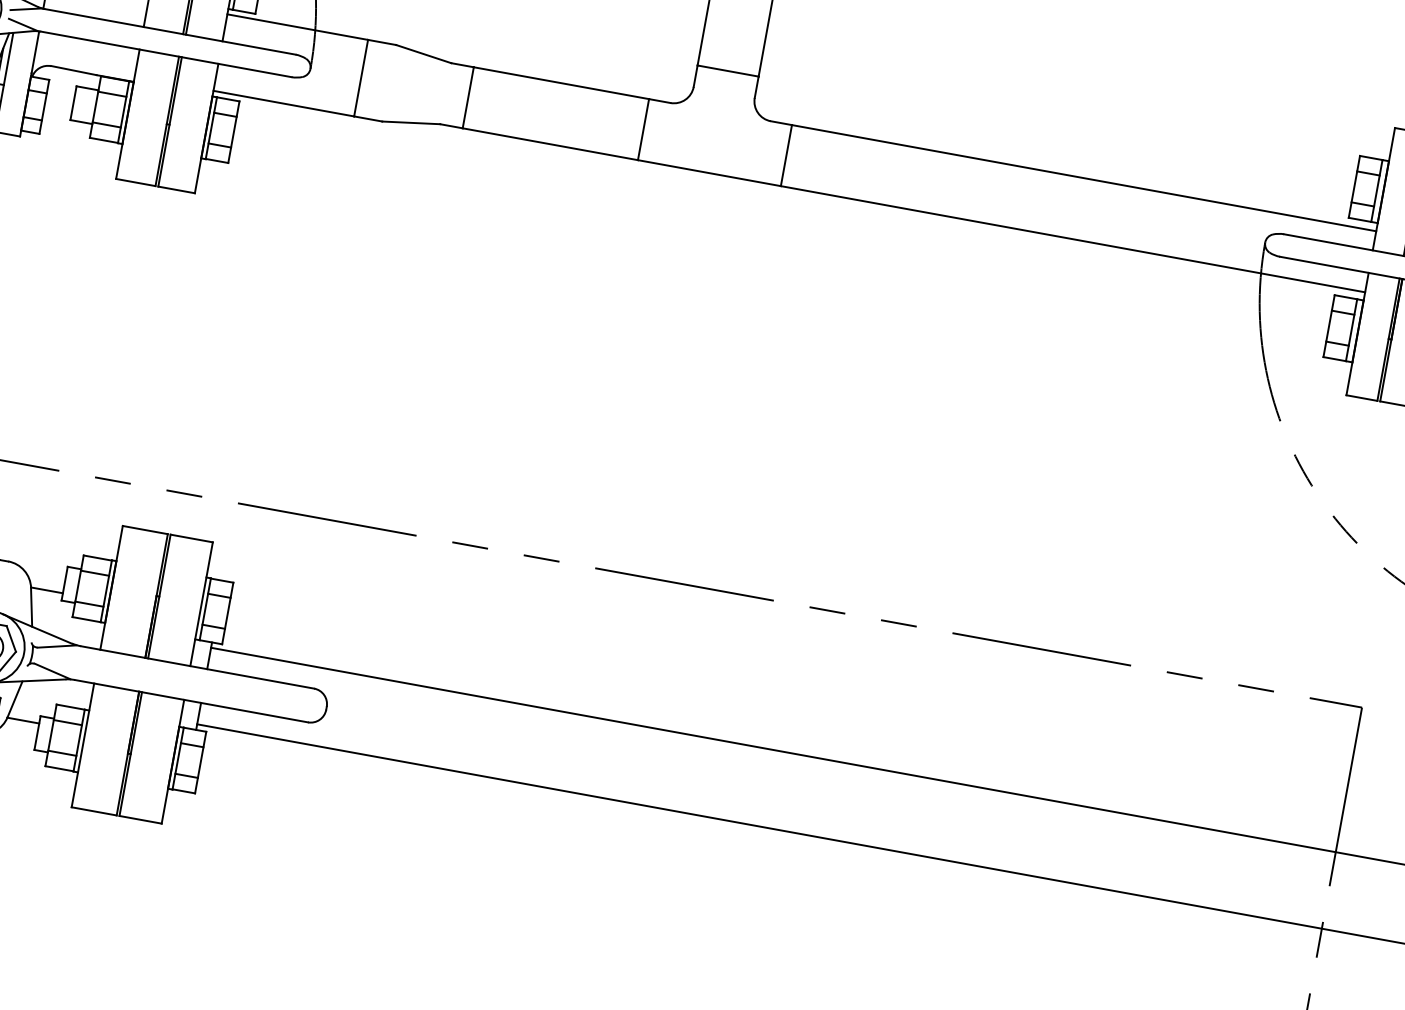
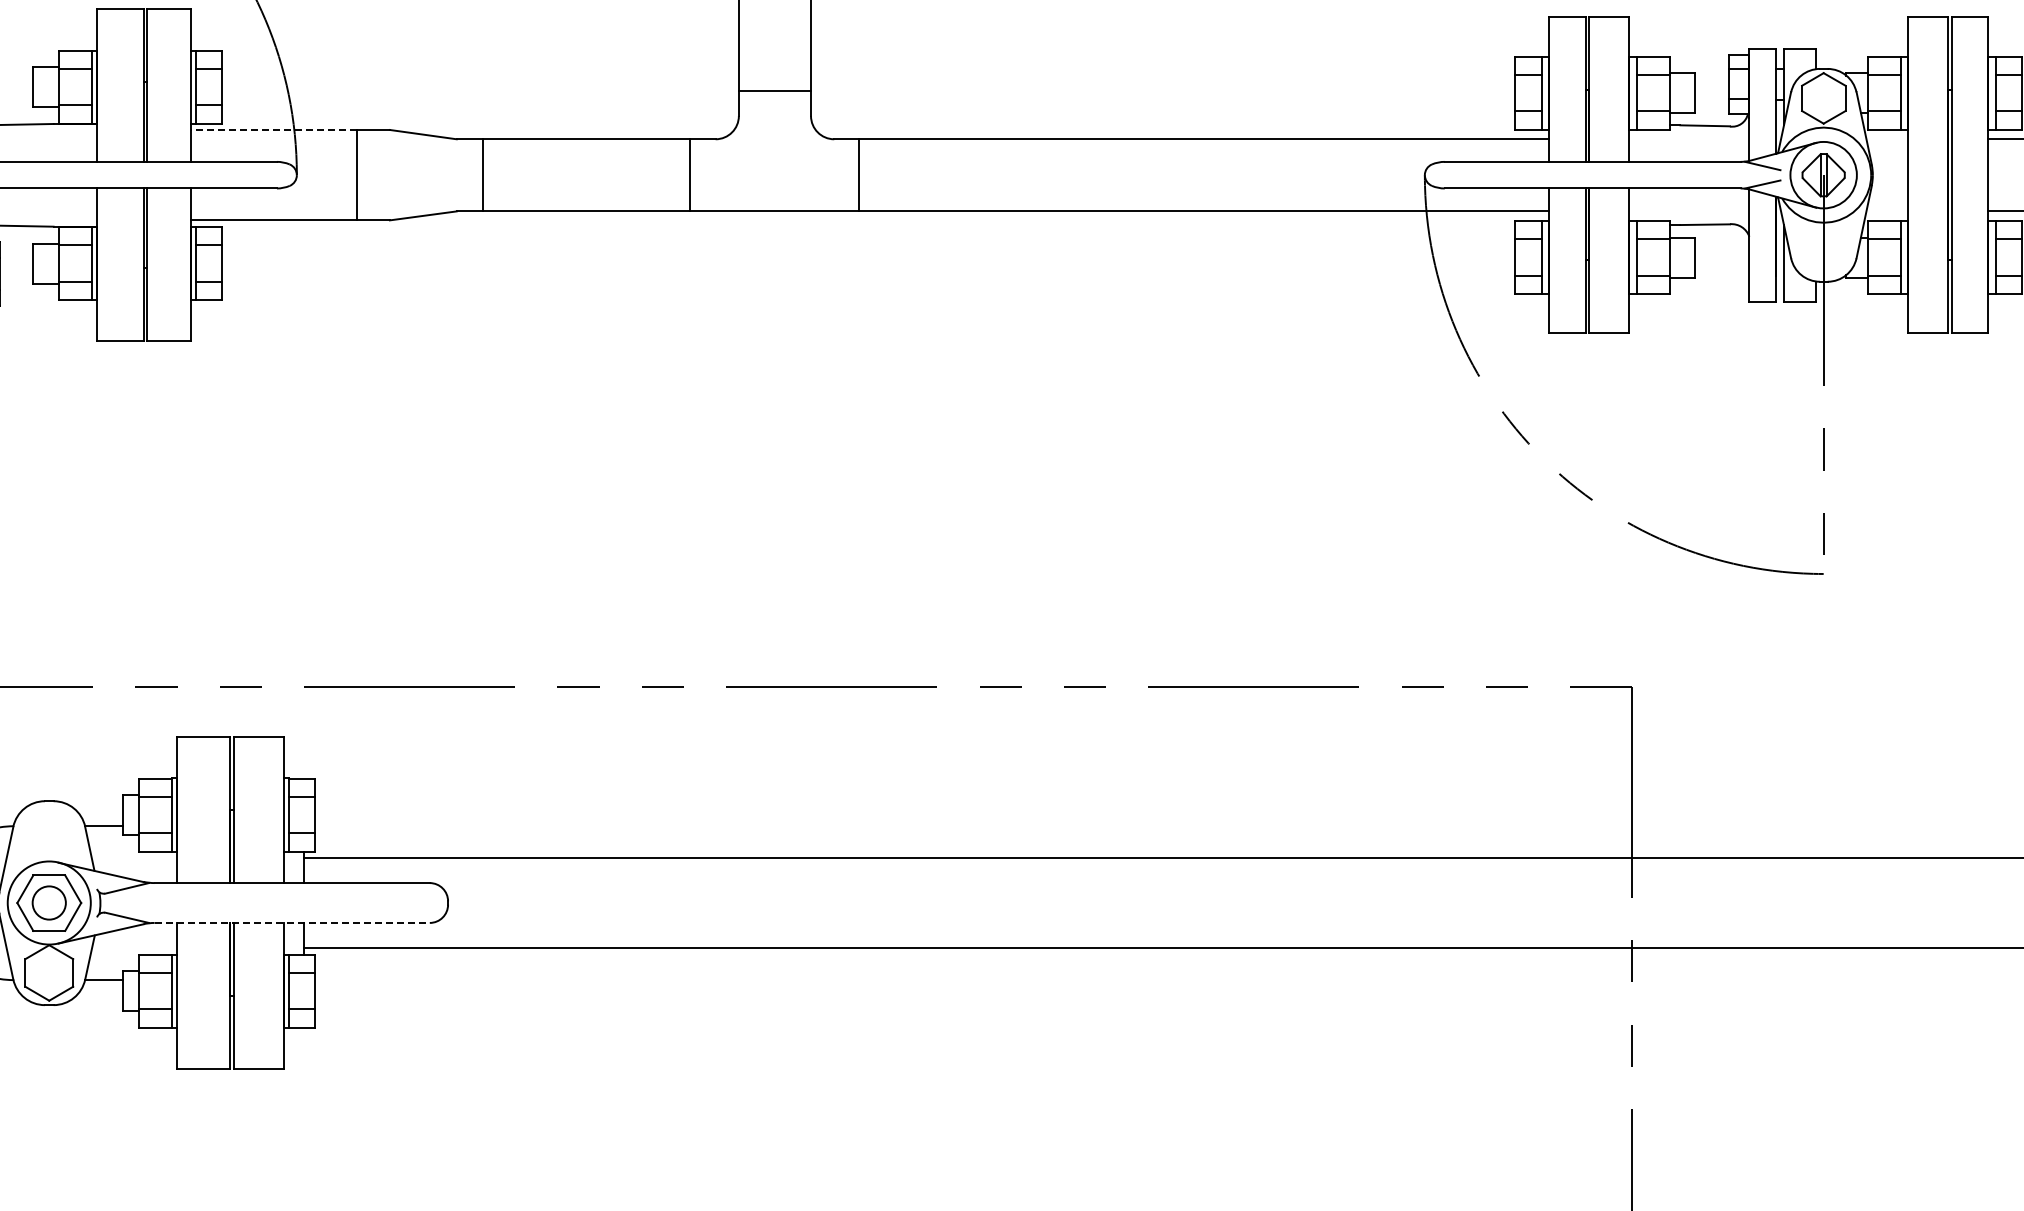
line: (297, 26) -> (273, 129), solid -> dashed
line: (191, 700) -> (292, 922), solid -> dashed

